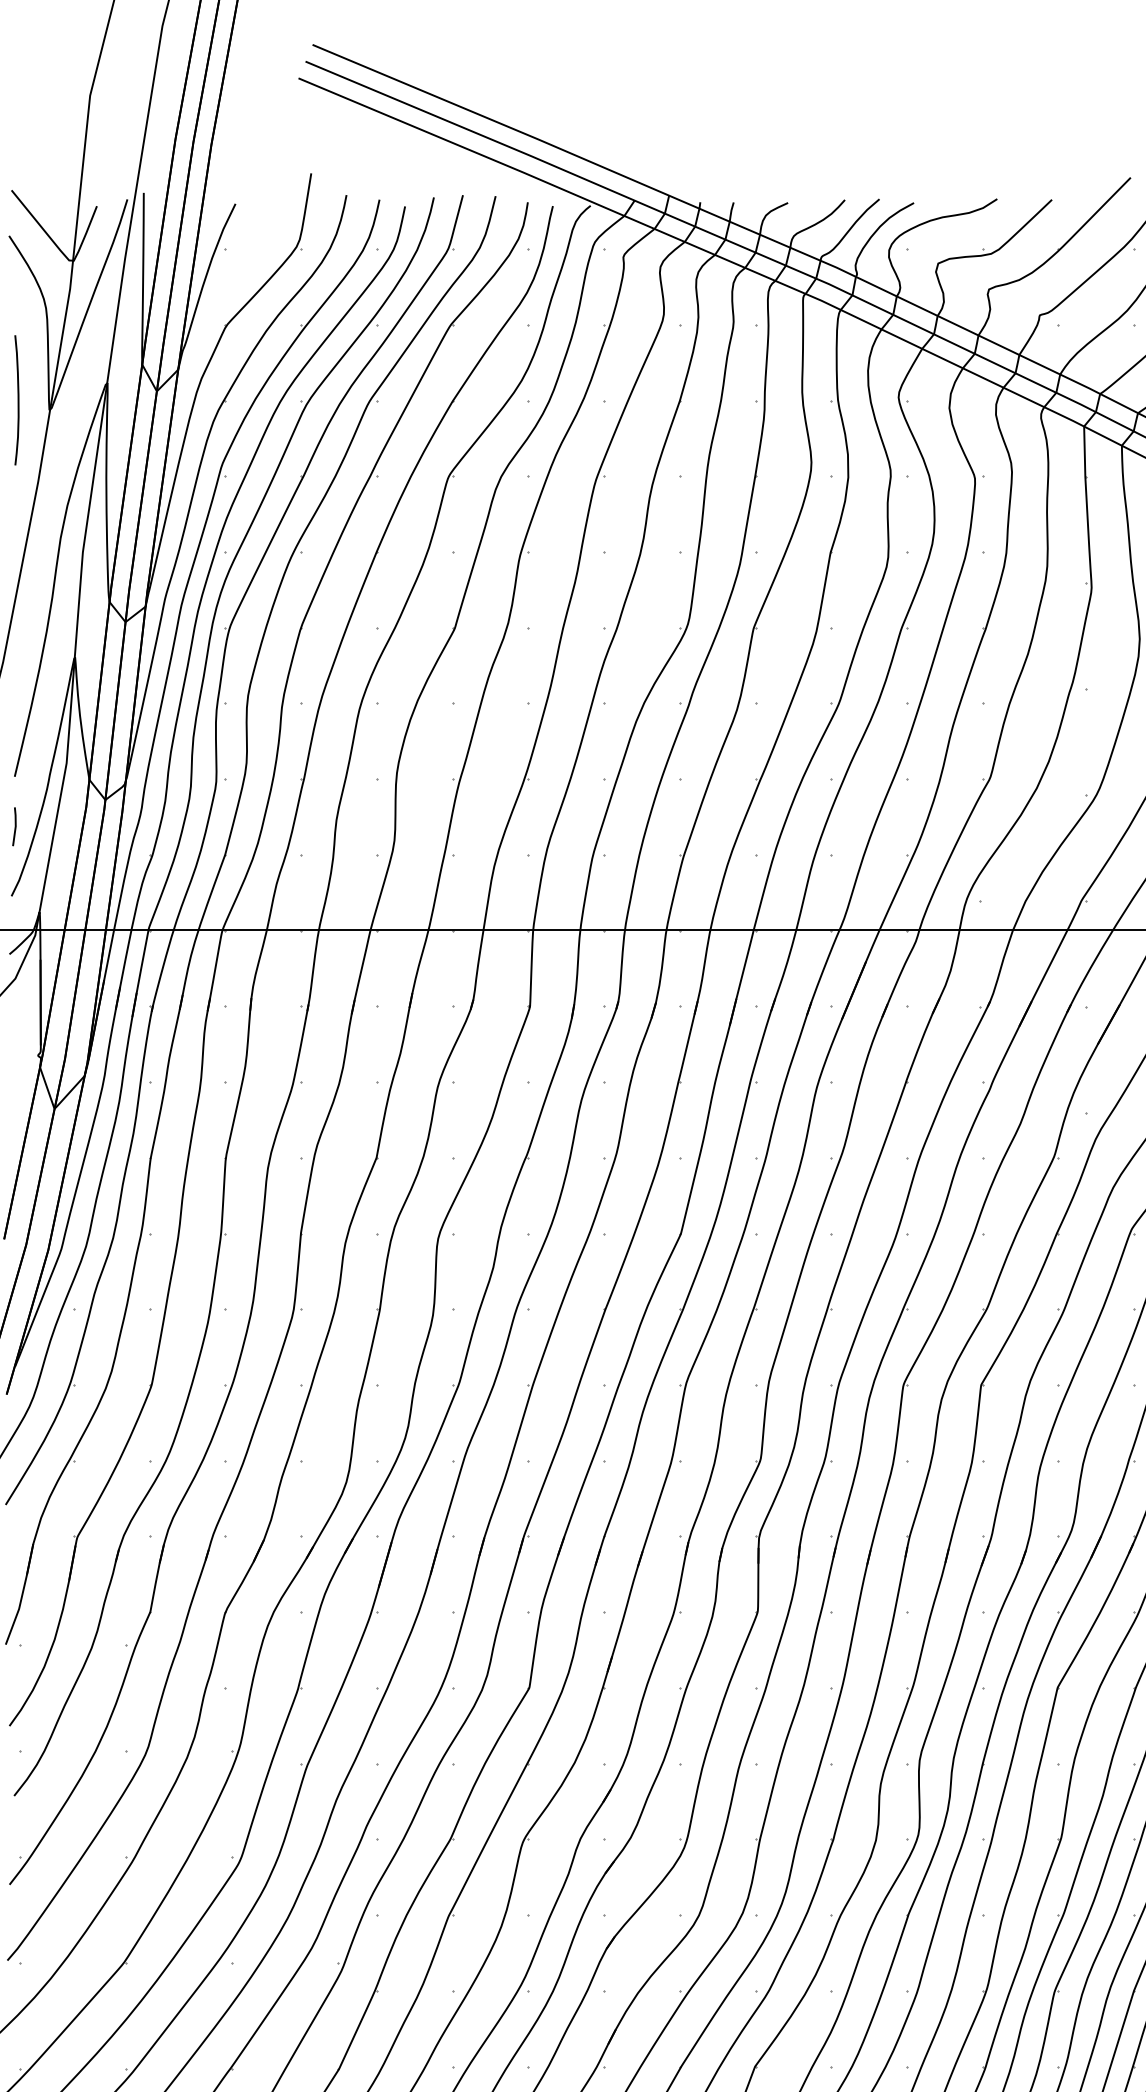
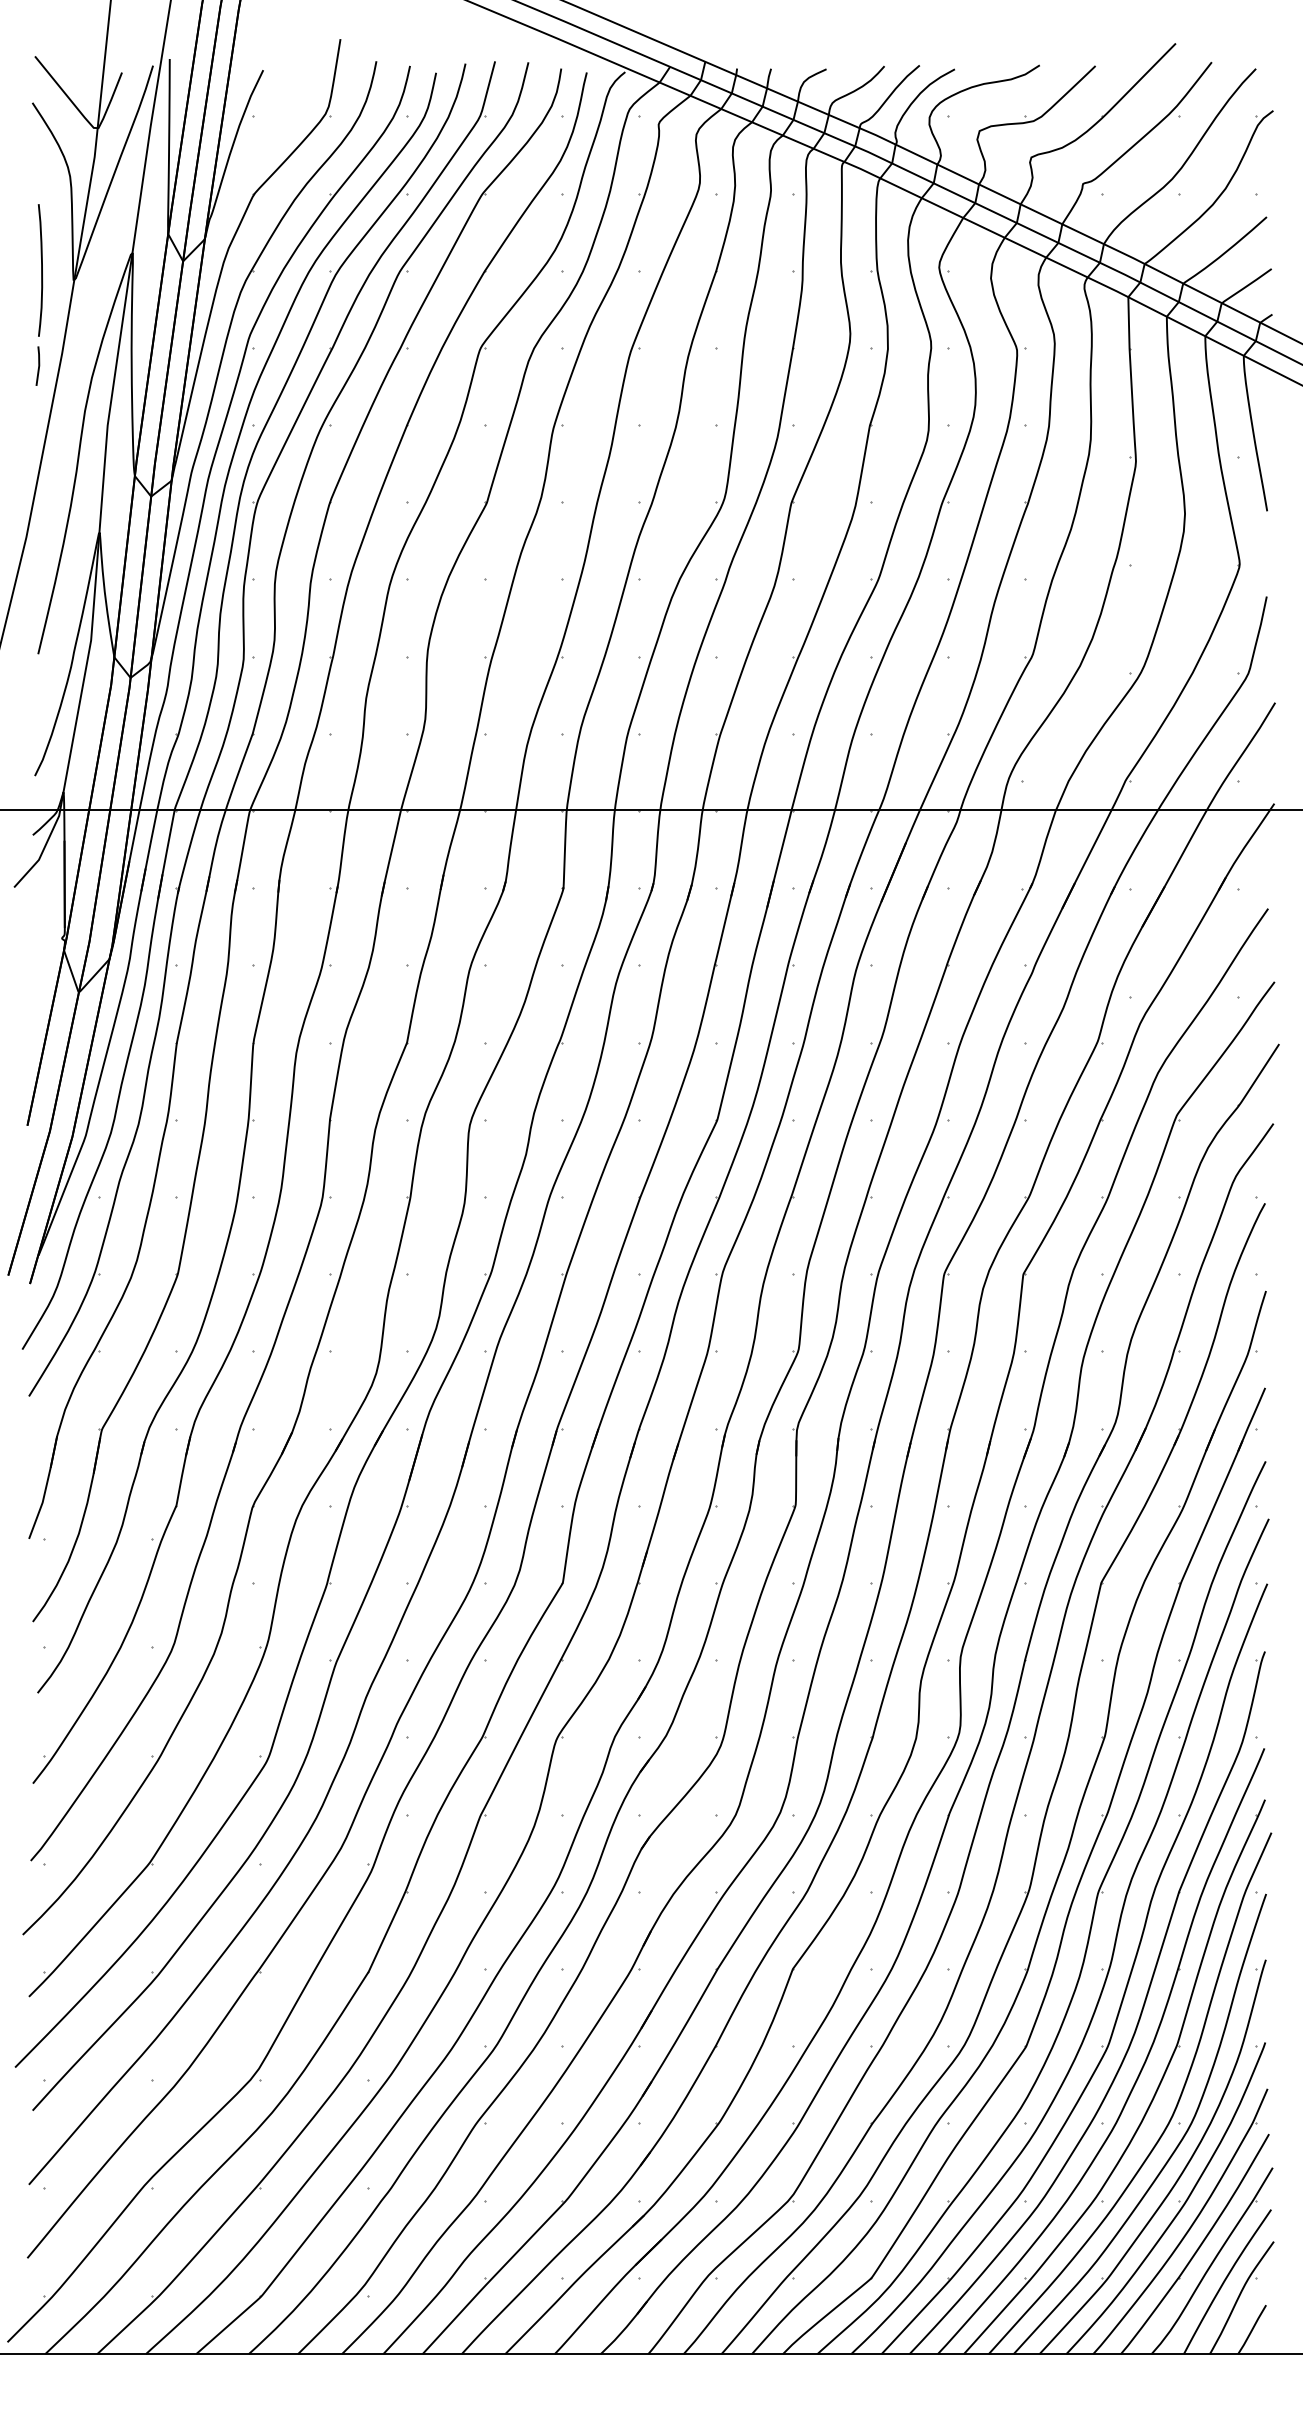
line: (15, 826) -> (38, 365), moved

